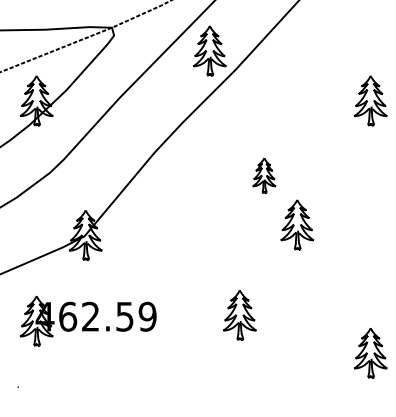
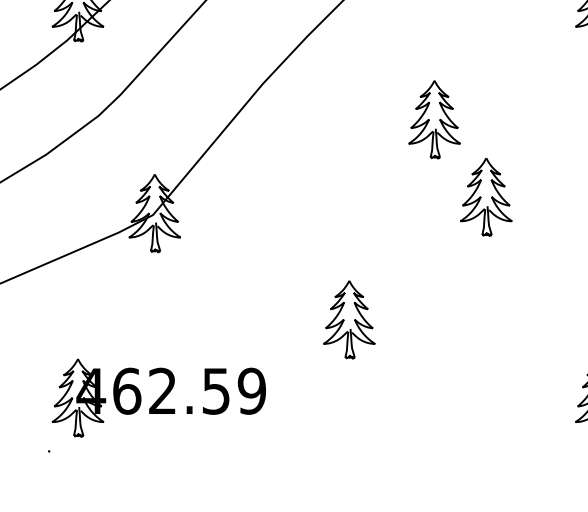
part: (264, 175) -> (434, 119), size x1.43
part: (239, 315) -> (348, 320), moved
part: (87, 321) -> (157, 398), moved

